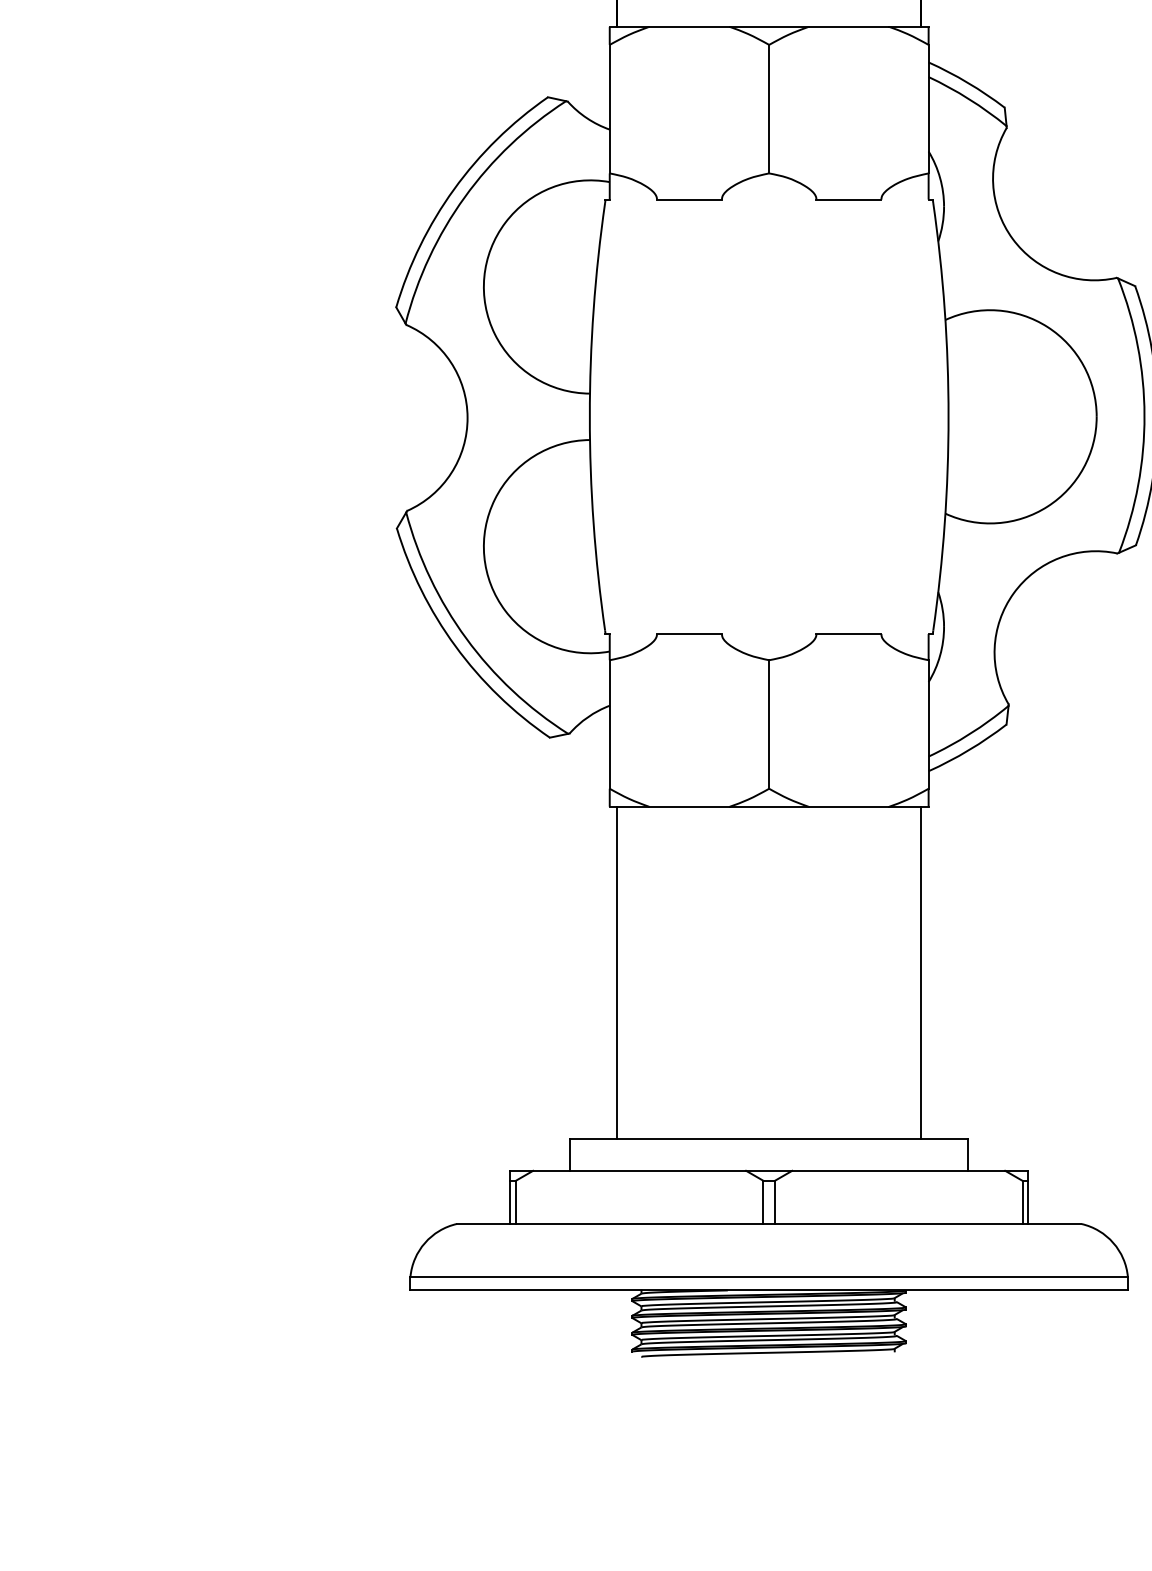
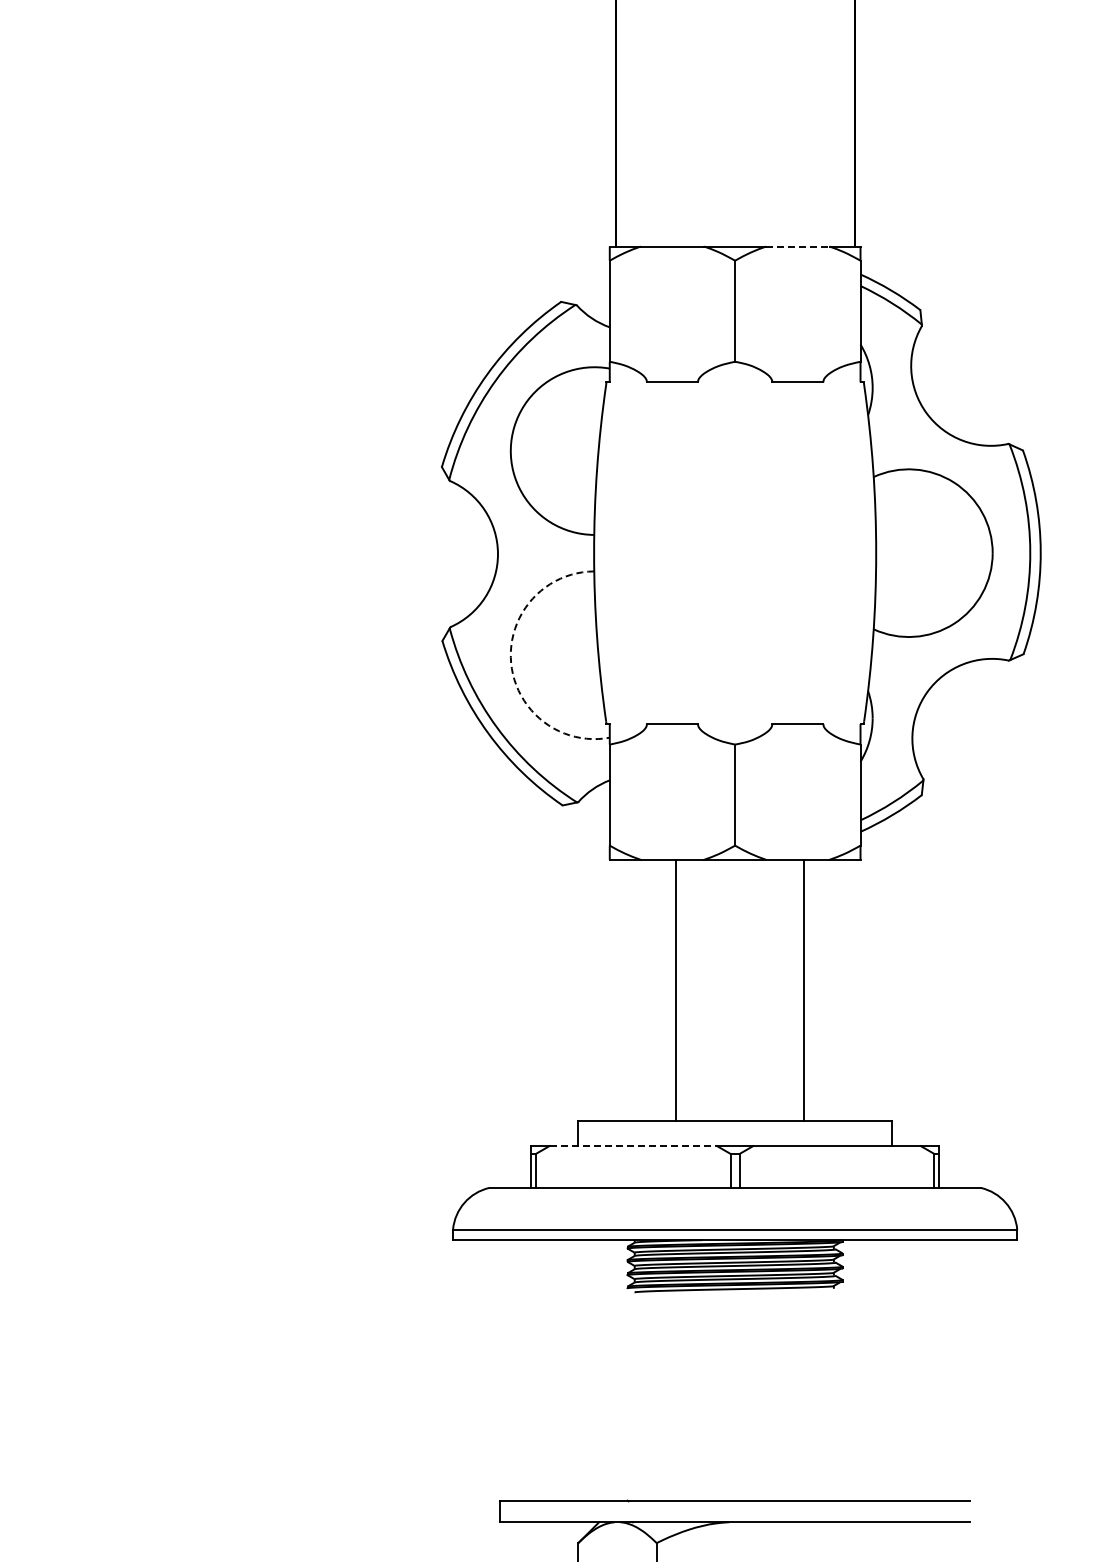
line: (848, 26) -> (797, 246), solid -> dashed
arc: (484, 557) -> (511, 663), solid -> dashed
line: (617, 972) -> (675, 990), moved
line: (920, 972) -> (803, 990), moved
line: (639, 1171) -> (633, 1146), solid -> dashed

